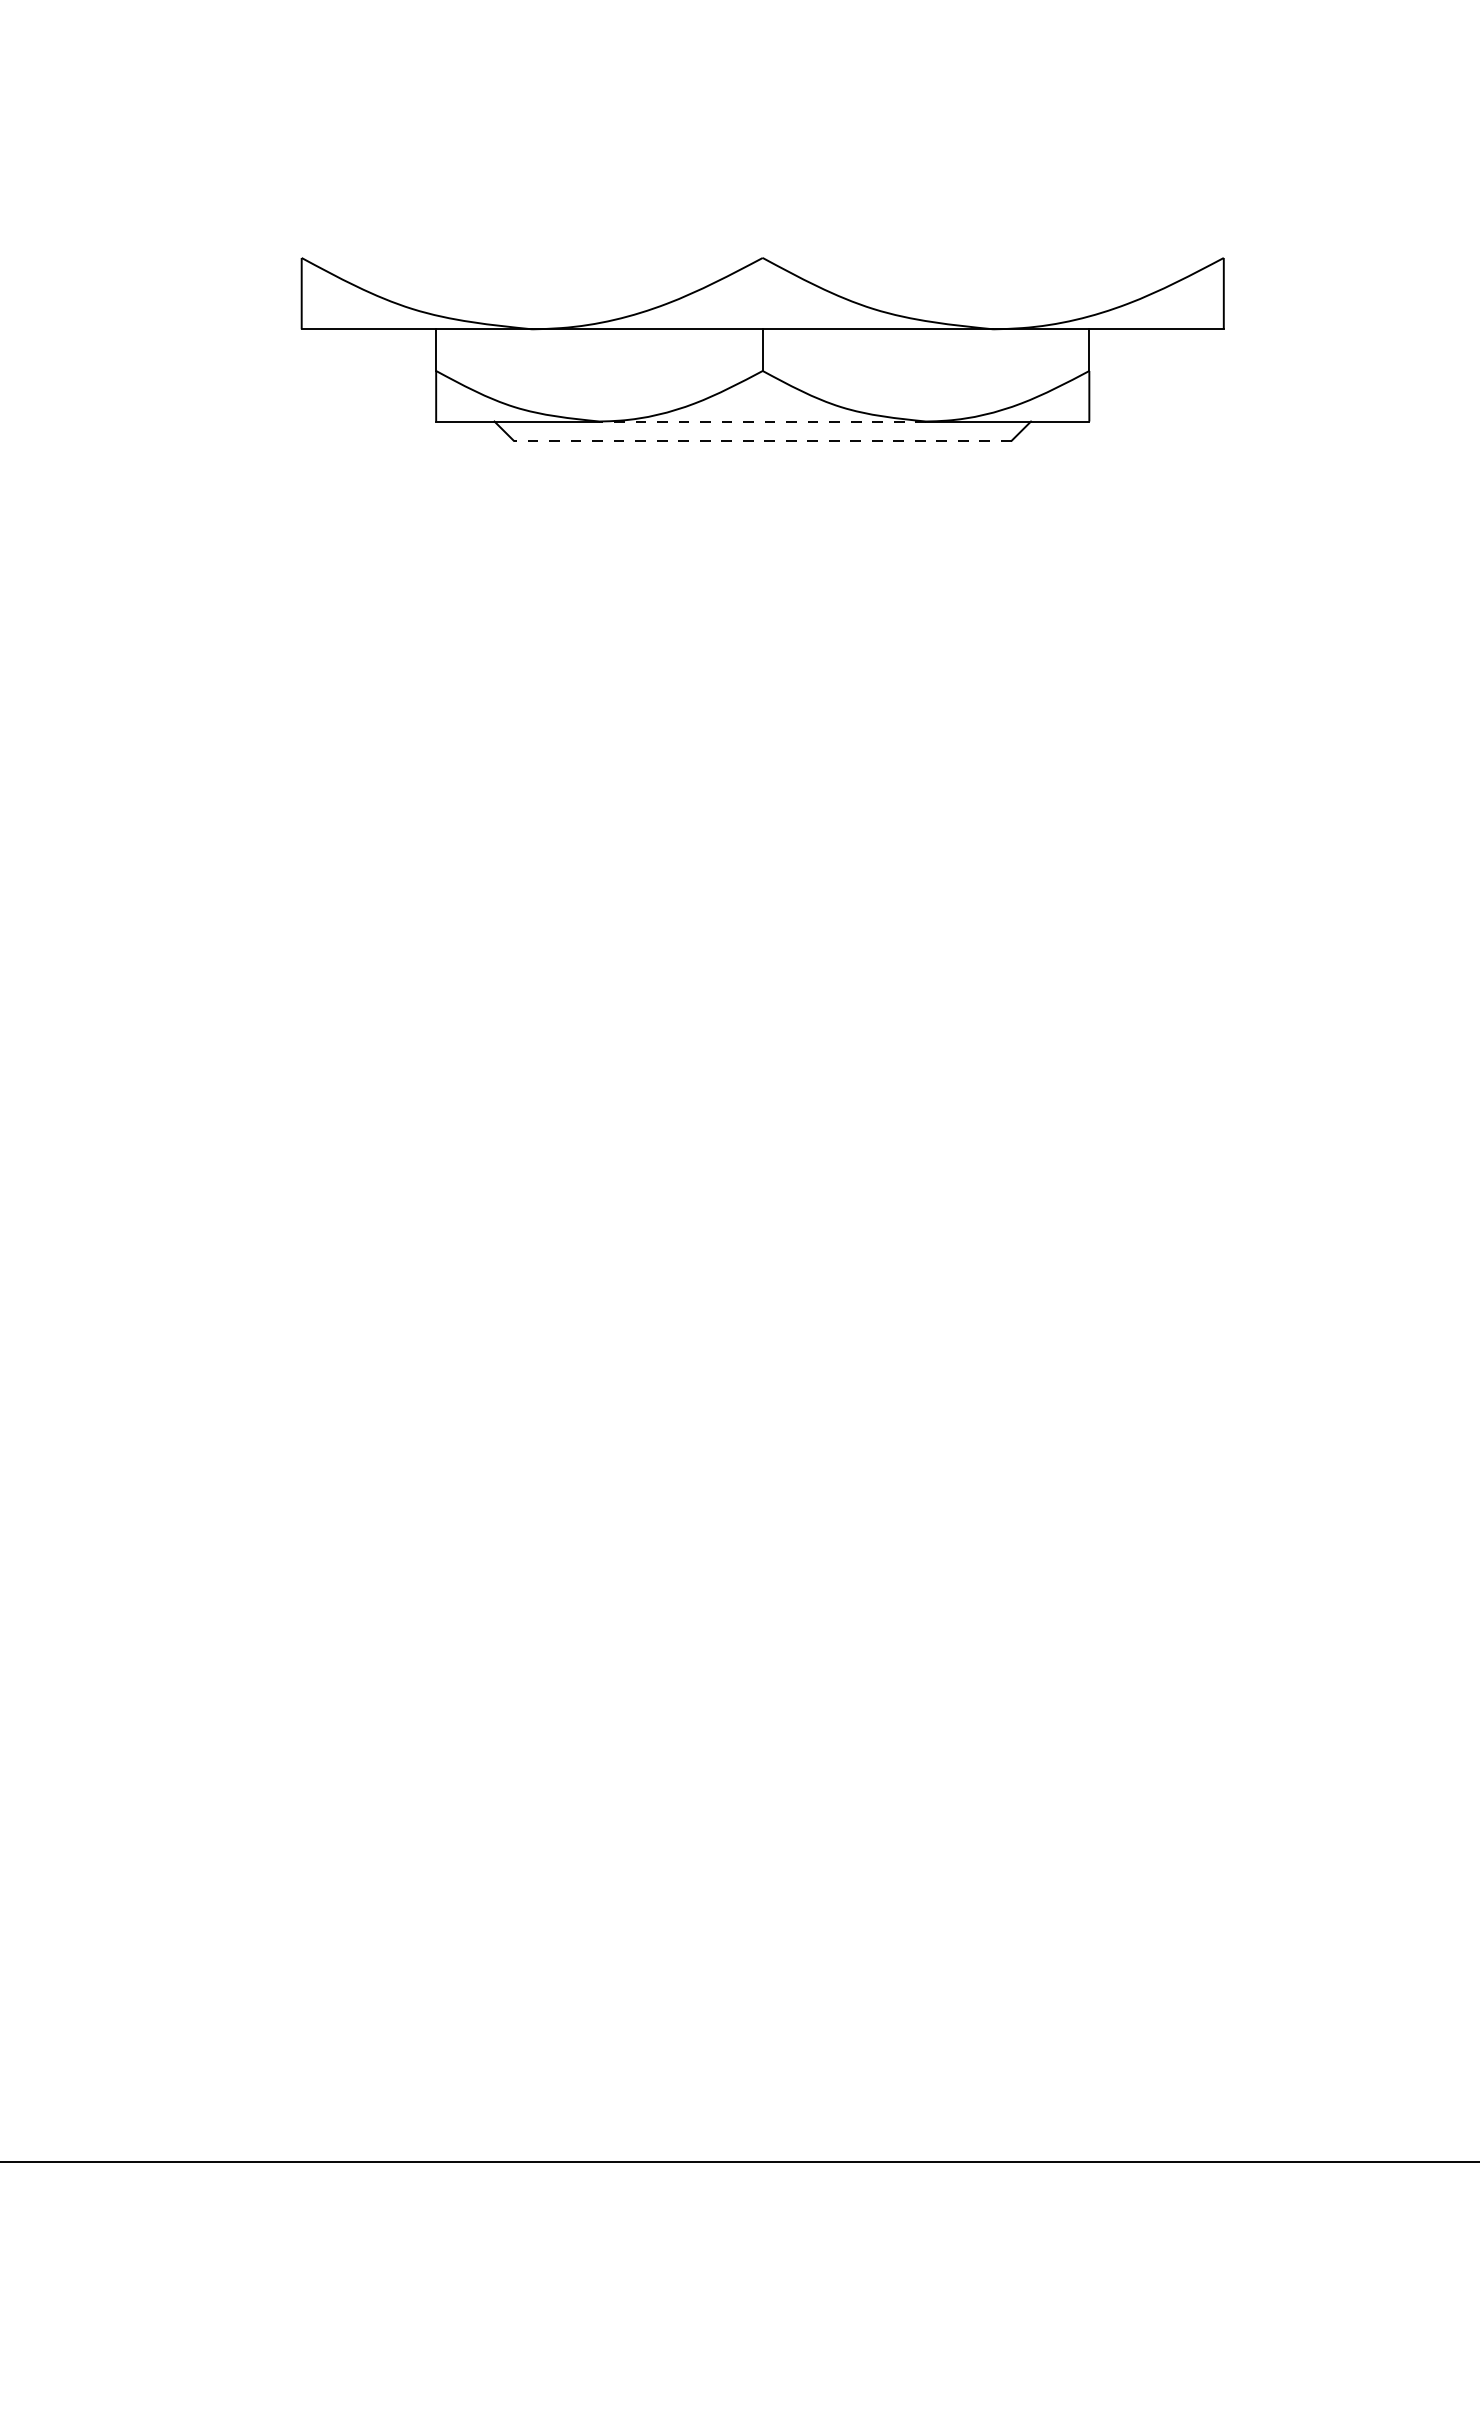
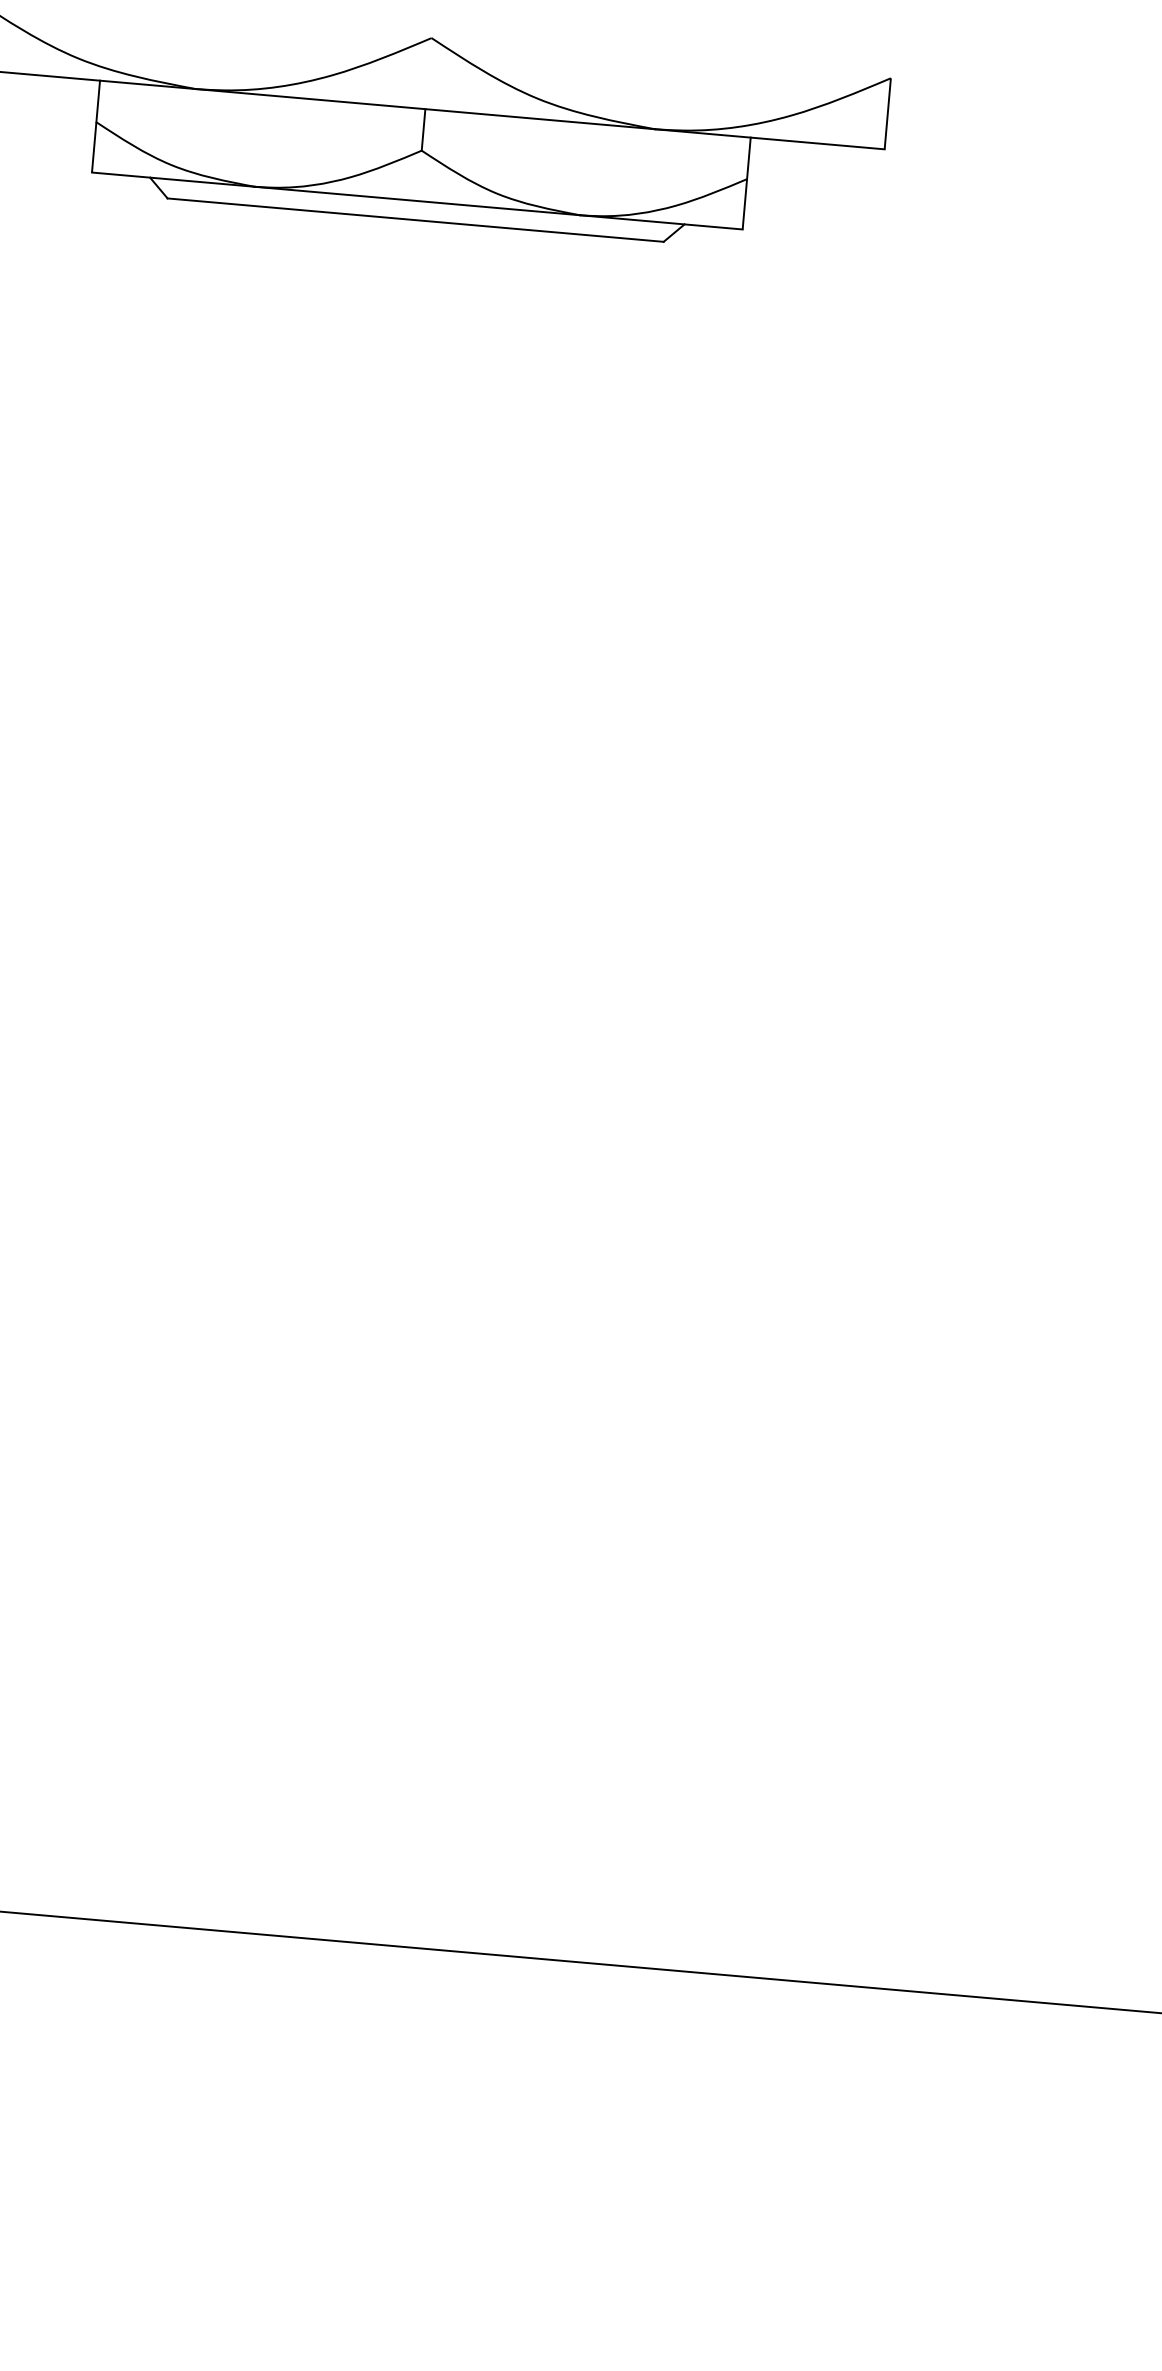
line: (762, 421) -> (417, 200), dashed -> solid
line: (762, 440) -> (415, 219), dashed -> solid

